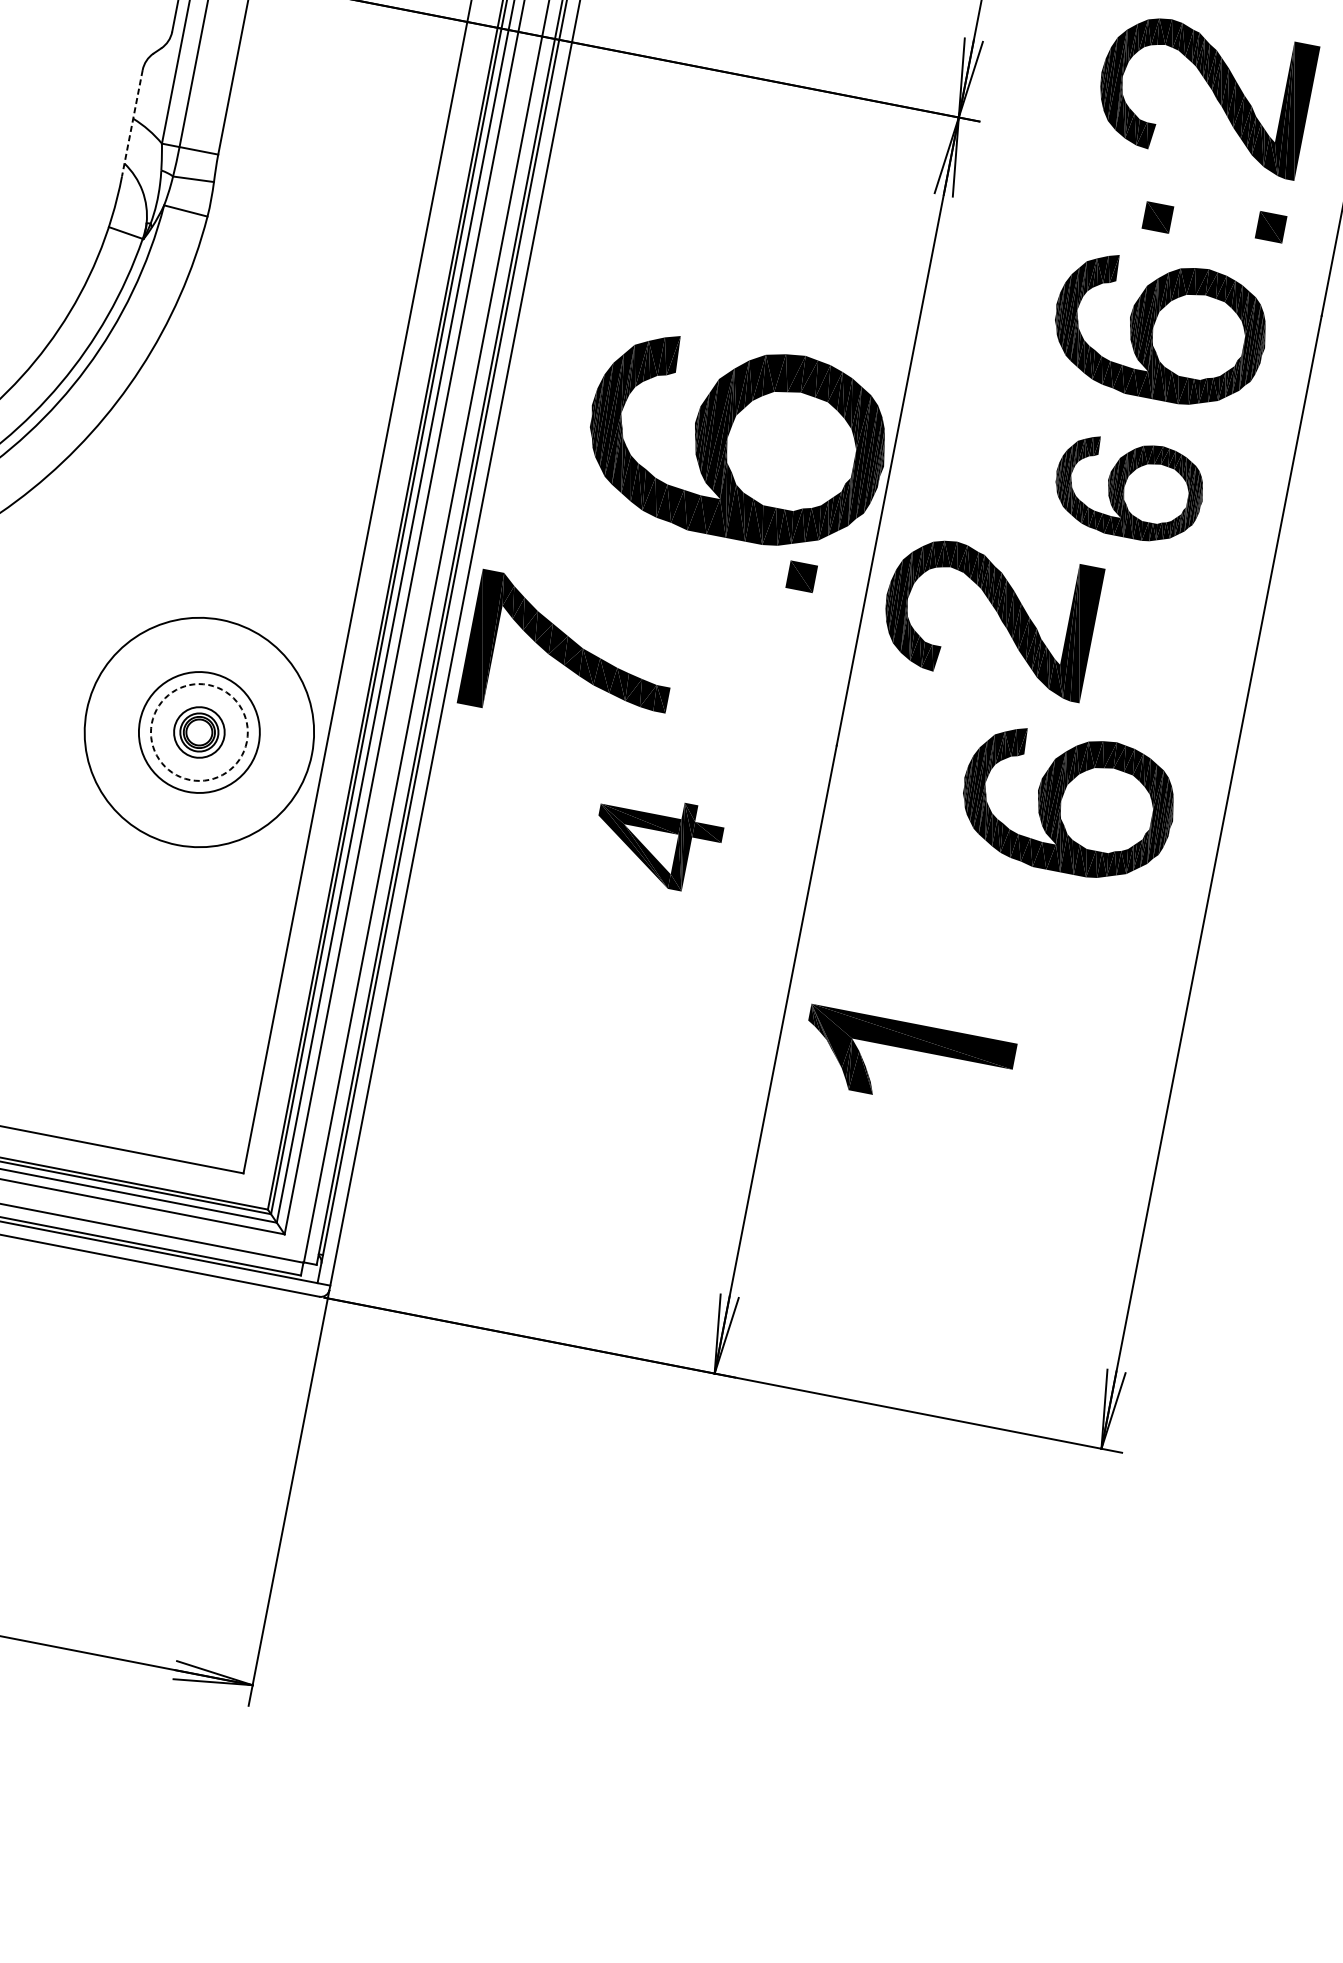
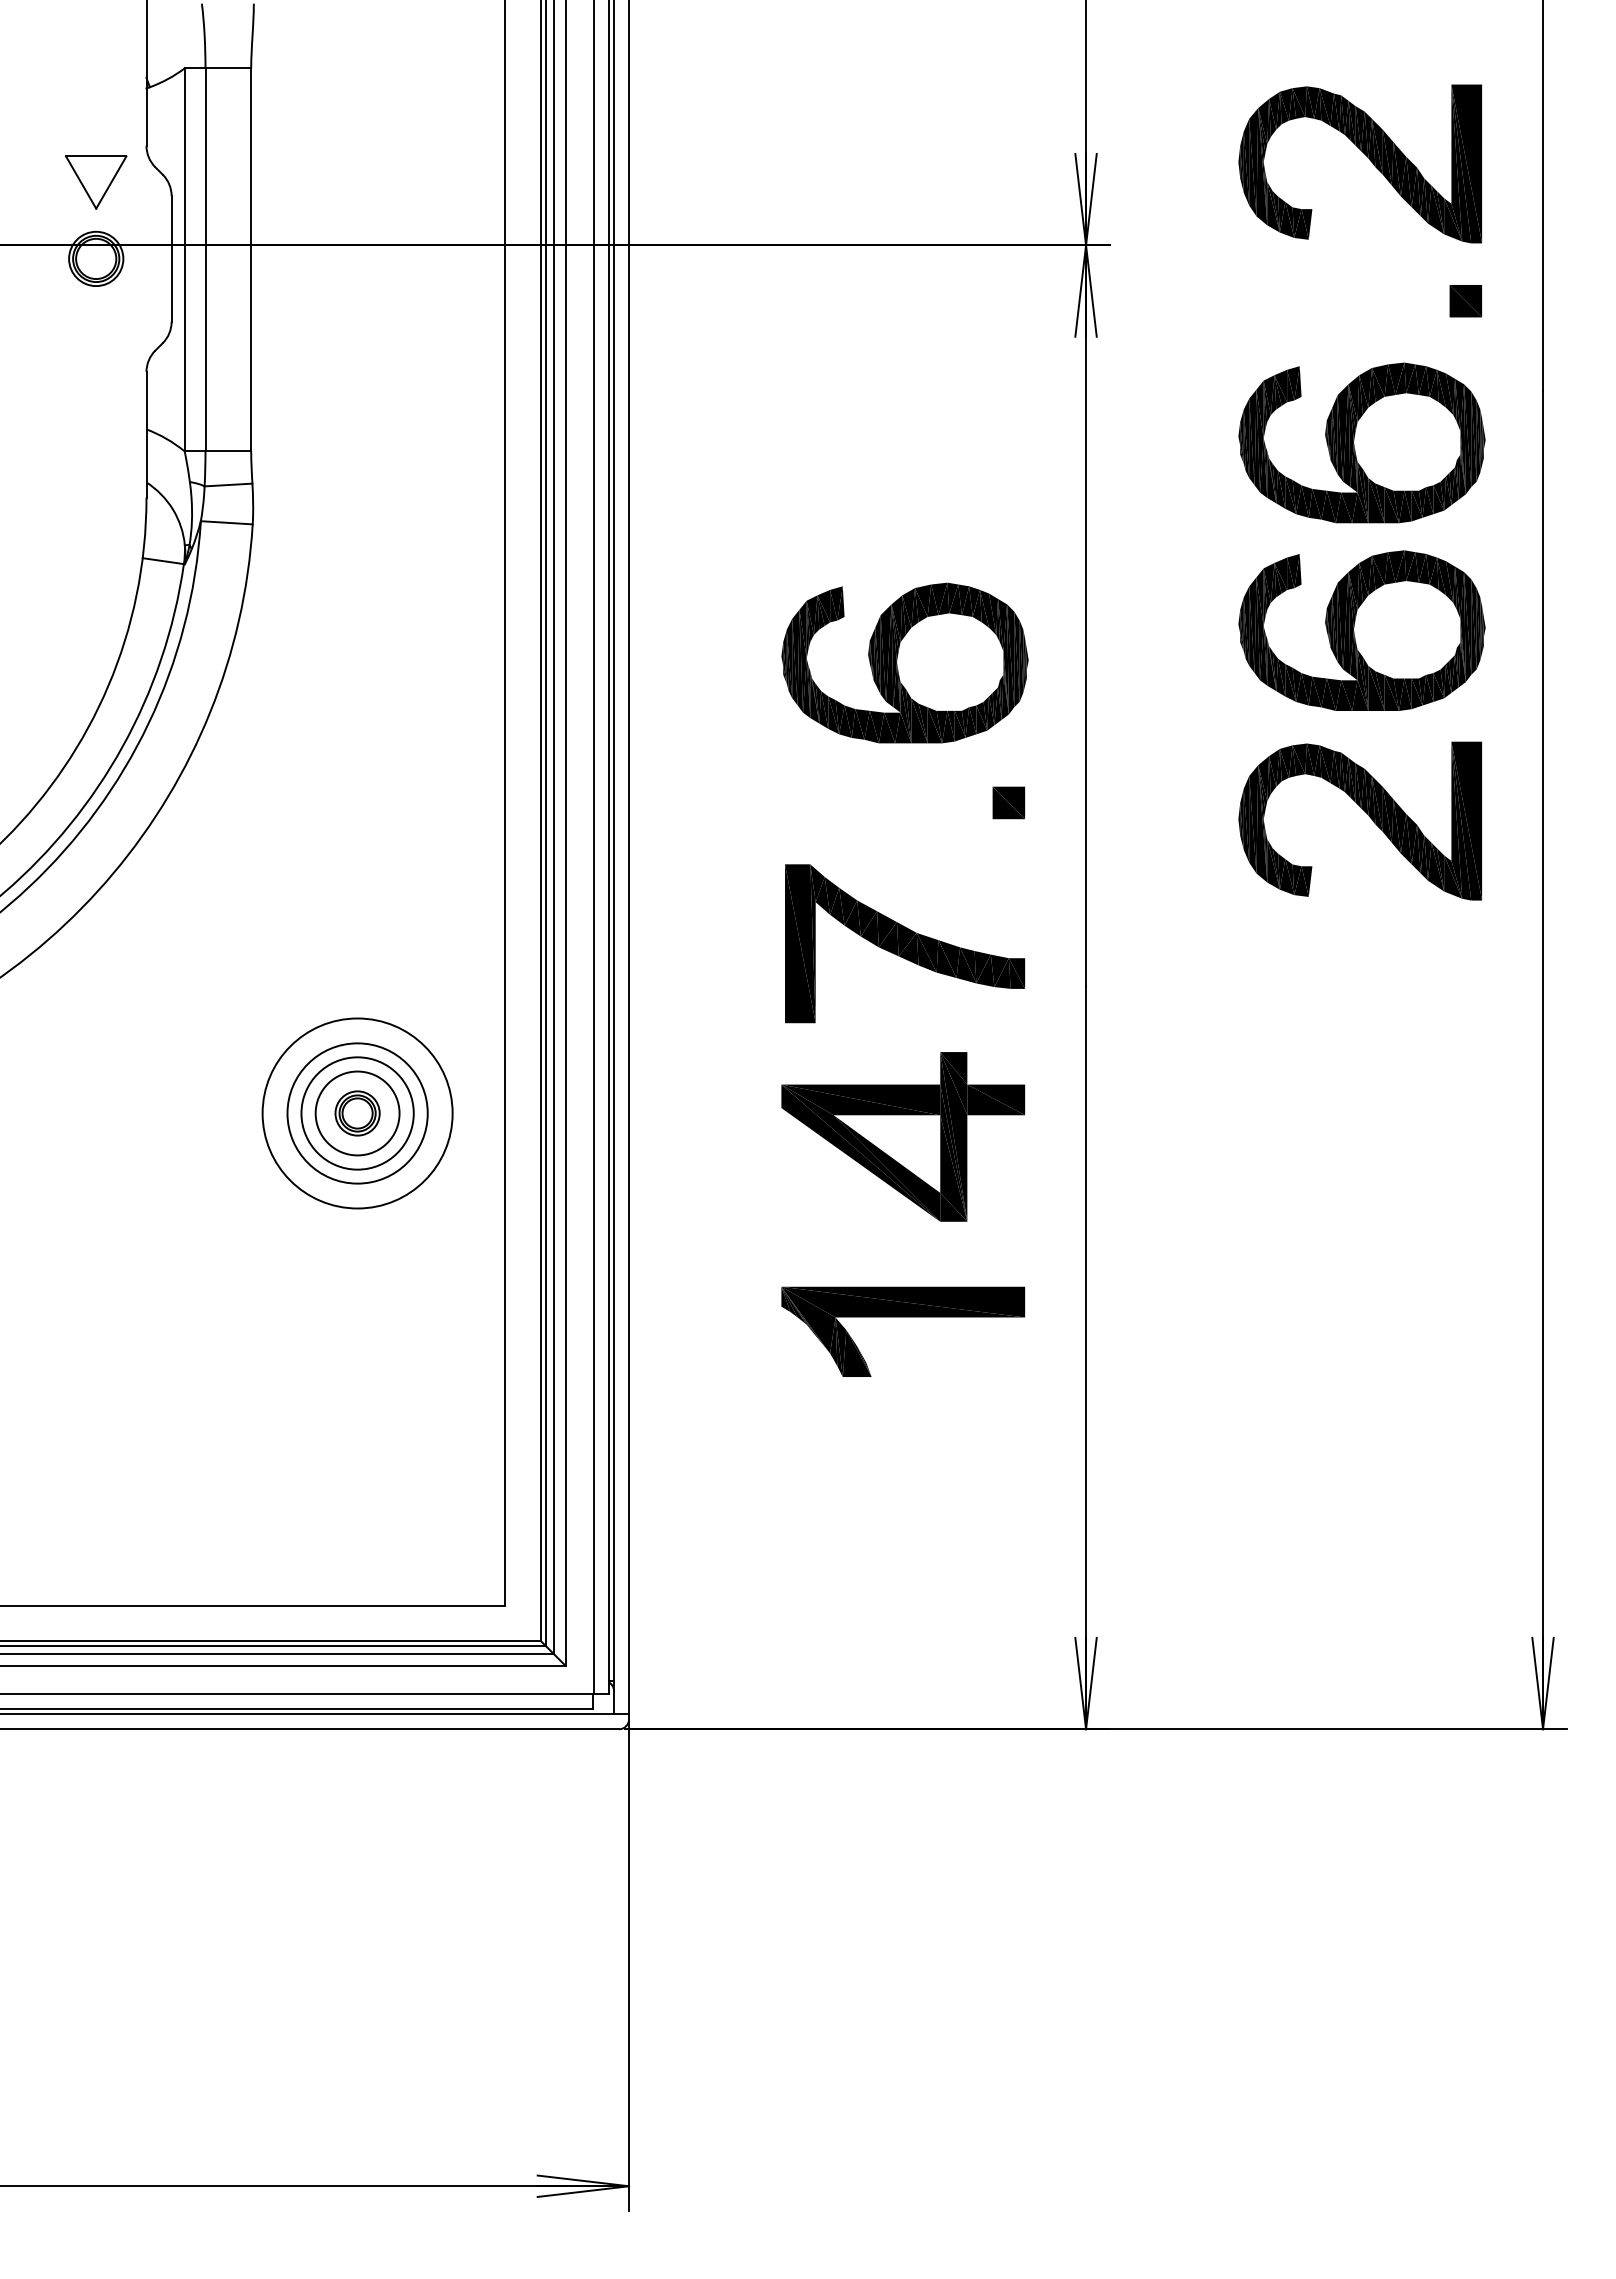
line: (132, 123) -> (146, 434), dashed -> solid
part: (1157, 217) -> (1334, 315), removed
part: (736, 440) -> (904, 662), size x0.71
part: (1128, 488) -> (1361, 630), size x1.43
part: (996, 610) -> (1366, 813), moved
part: (571, 655) -> (905, 943), moved
circle: (199, 732) -> (357, 1113), dashed -> solid
circle: (199, 732) -> (357, 1113), size x0.71
circle: (199, 732) -> (357, 1113), size x1.43
part: (1067, 802) -> (1361, 1001), removed
part: (657, 841) -> (903, 1136), size x1.67
part: (909, 1049) -> (903, 1317), moved

